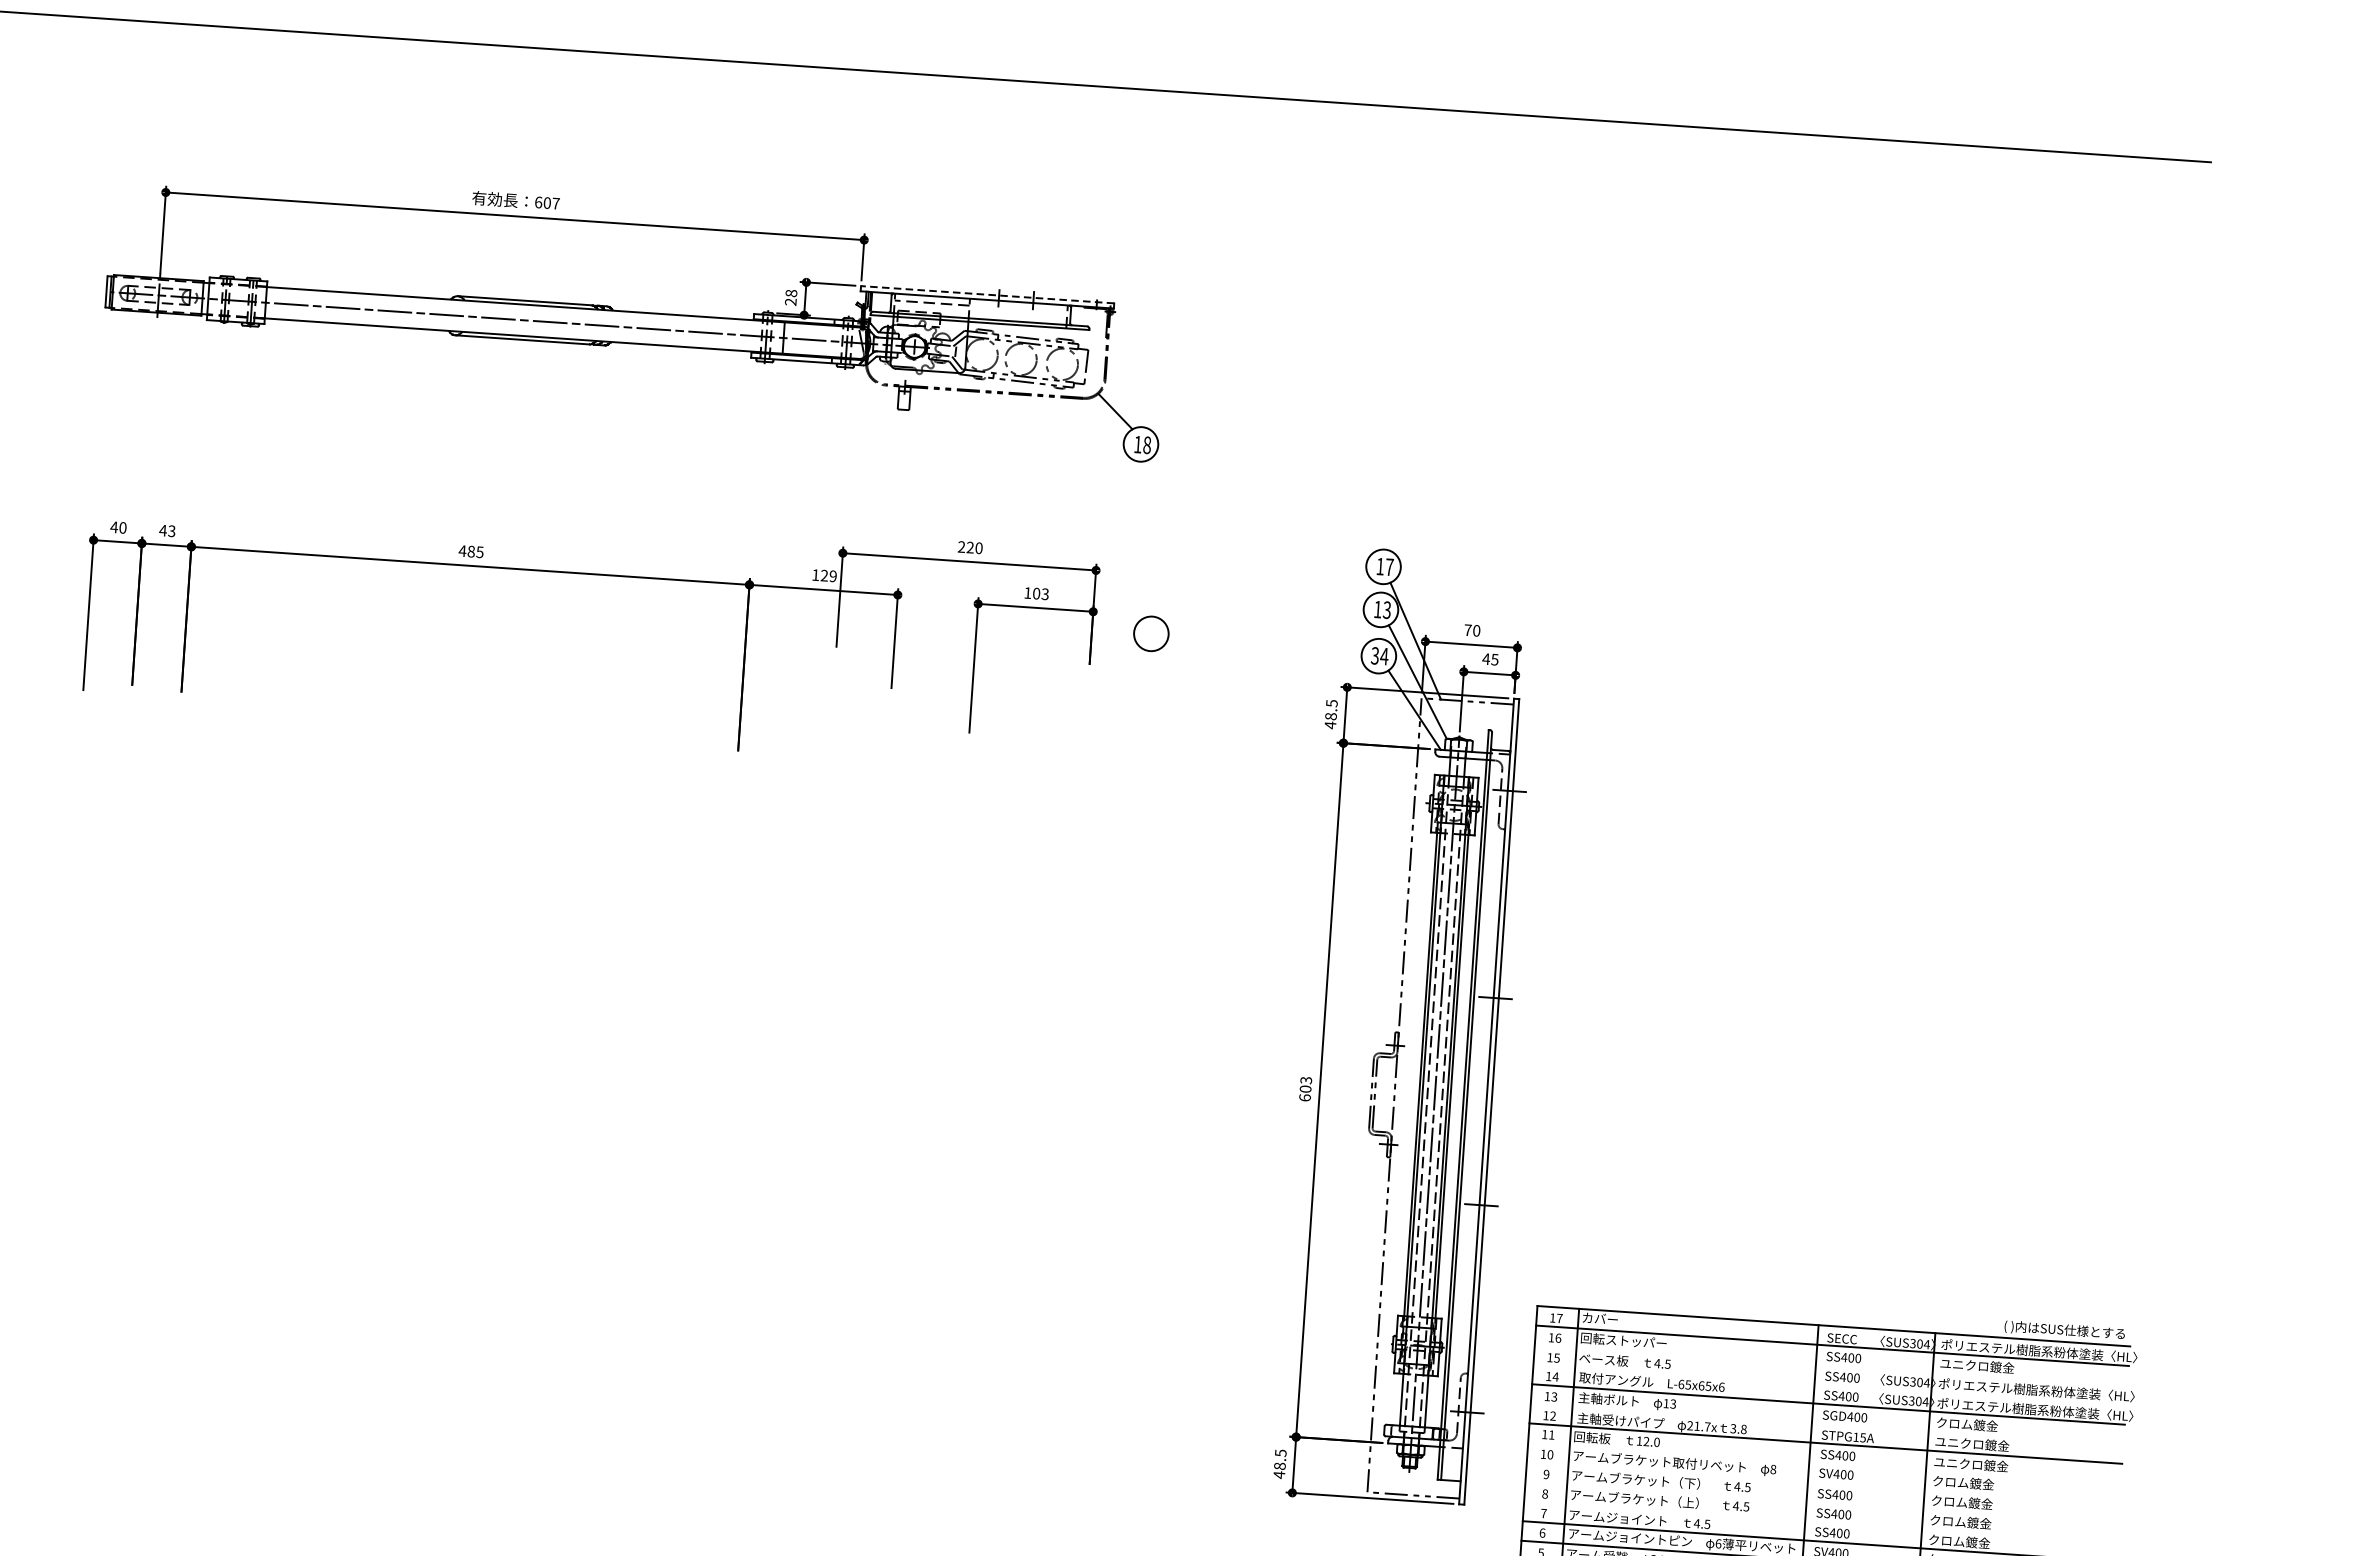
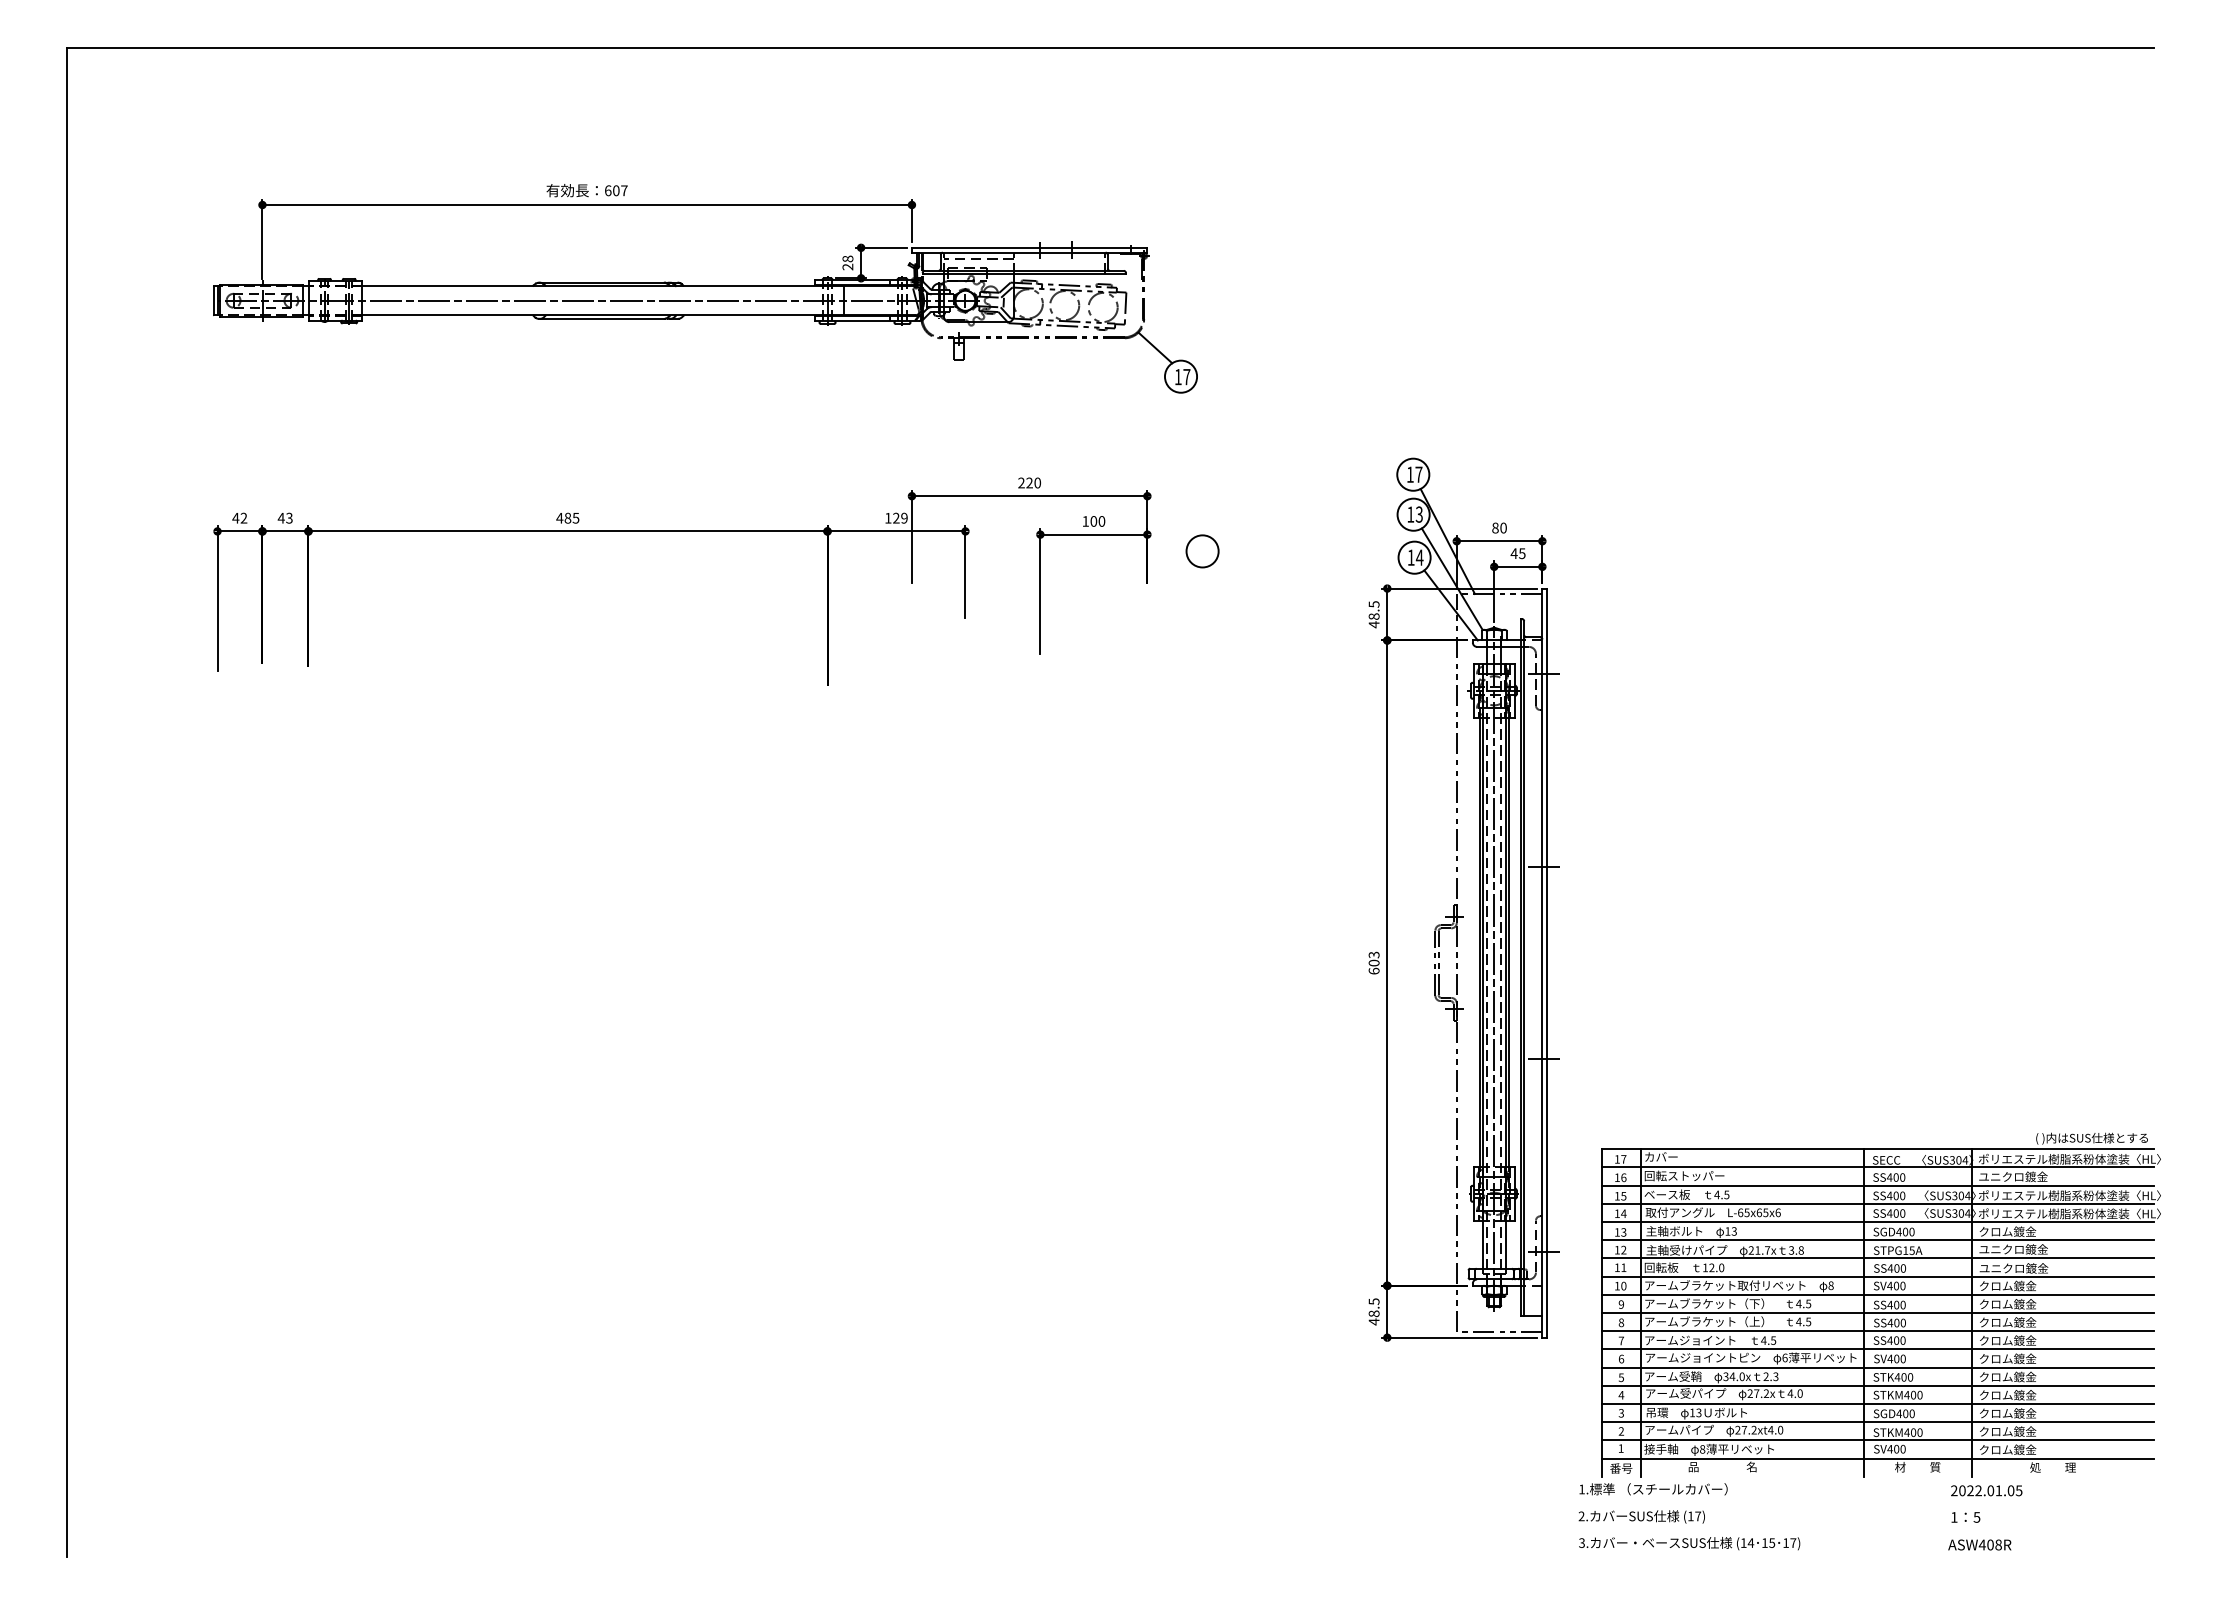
line: (987, 294) -> (1029, 247), dashed -> solid
text: (1146, 444) -> (1186, 376), 18 -> 17
text: (122, 528) -> (243, 518), 40 -> 42
text: (1044, 594) -> (1101, 521), 103 -> 100
text: (1468, 629) -> (1495, 527), 70 -> 80
text: (1374, 655) -> (1410, 557), 34 -> 14
line: (1830, 1365) -> (1877, 1185), added
line: (1829, 1384) -> (1877, 1203), added
line: (1826, 1424) -> (1877, 1240), added
line: (1823, 1463) -> (1877, 1276), added
line: (1822, 1482) -> (1877, 1294), added
line: (1821, 1501) -> (1877, 1312), added
line: (1819, 1522) -> (1877, 1331), added

